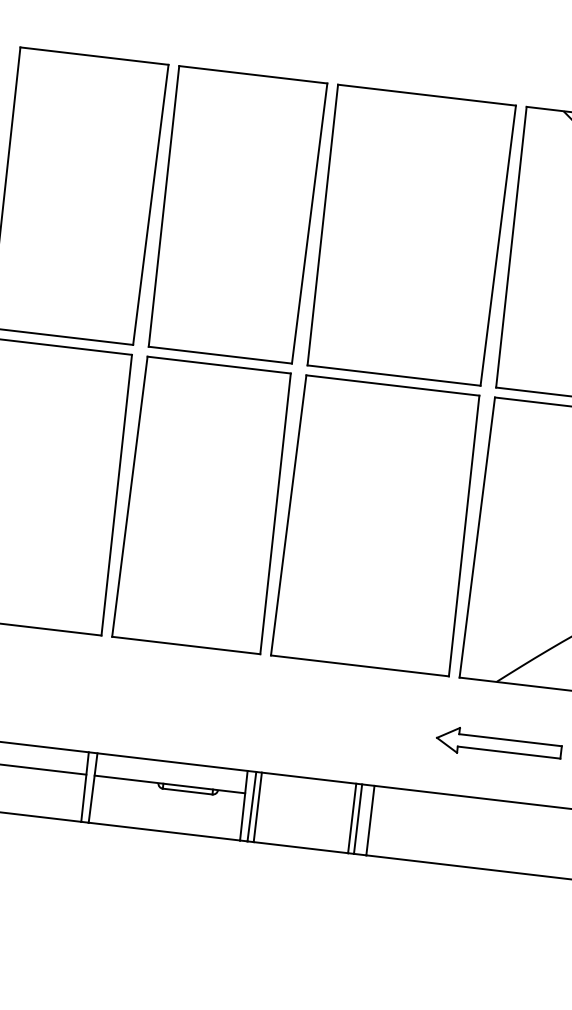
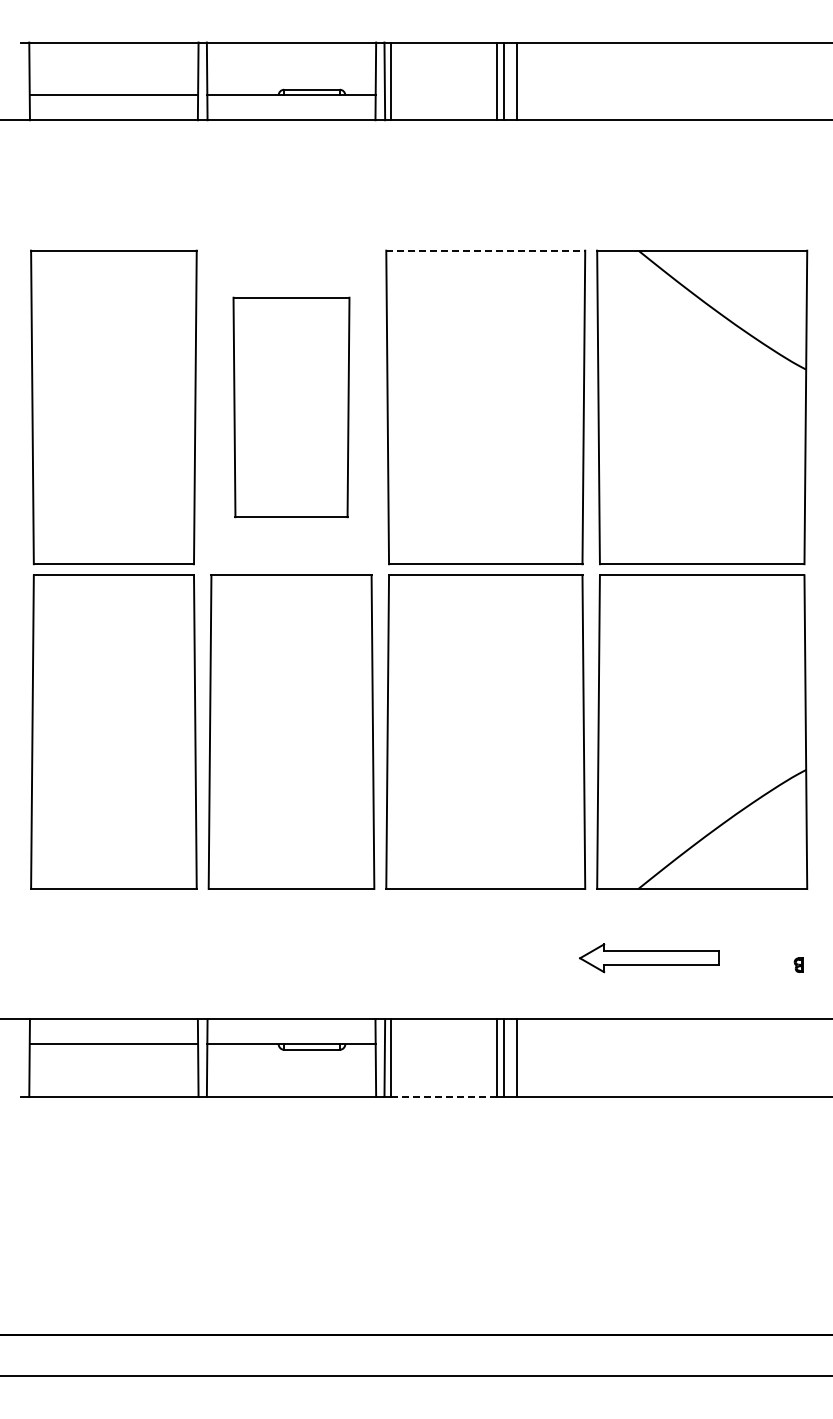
line: (427, 95) -> (486, 250), solid -> dashed
part: (236, 215) -> (291, 407), size x0.7
line: (301, 848) -> (444, 1097), solid -> dashed

